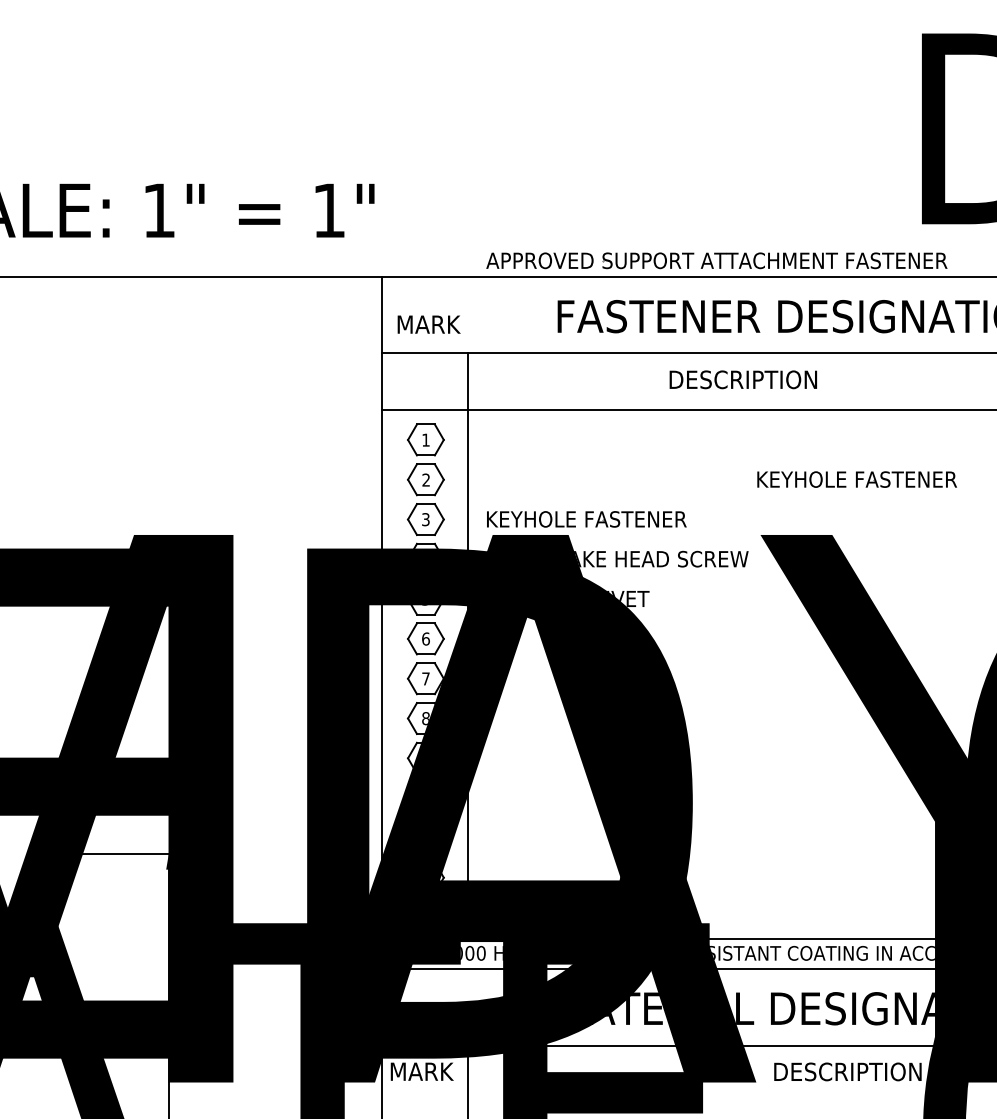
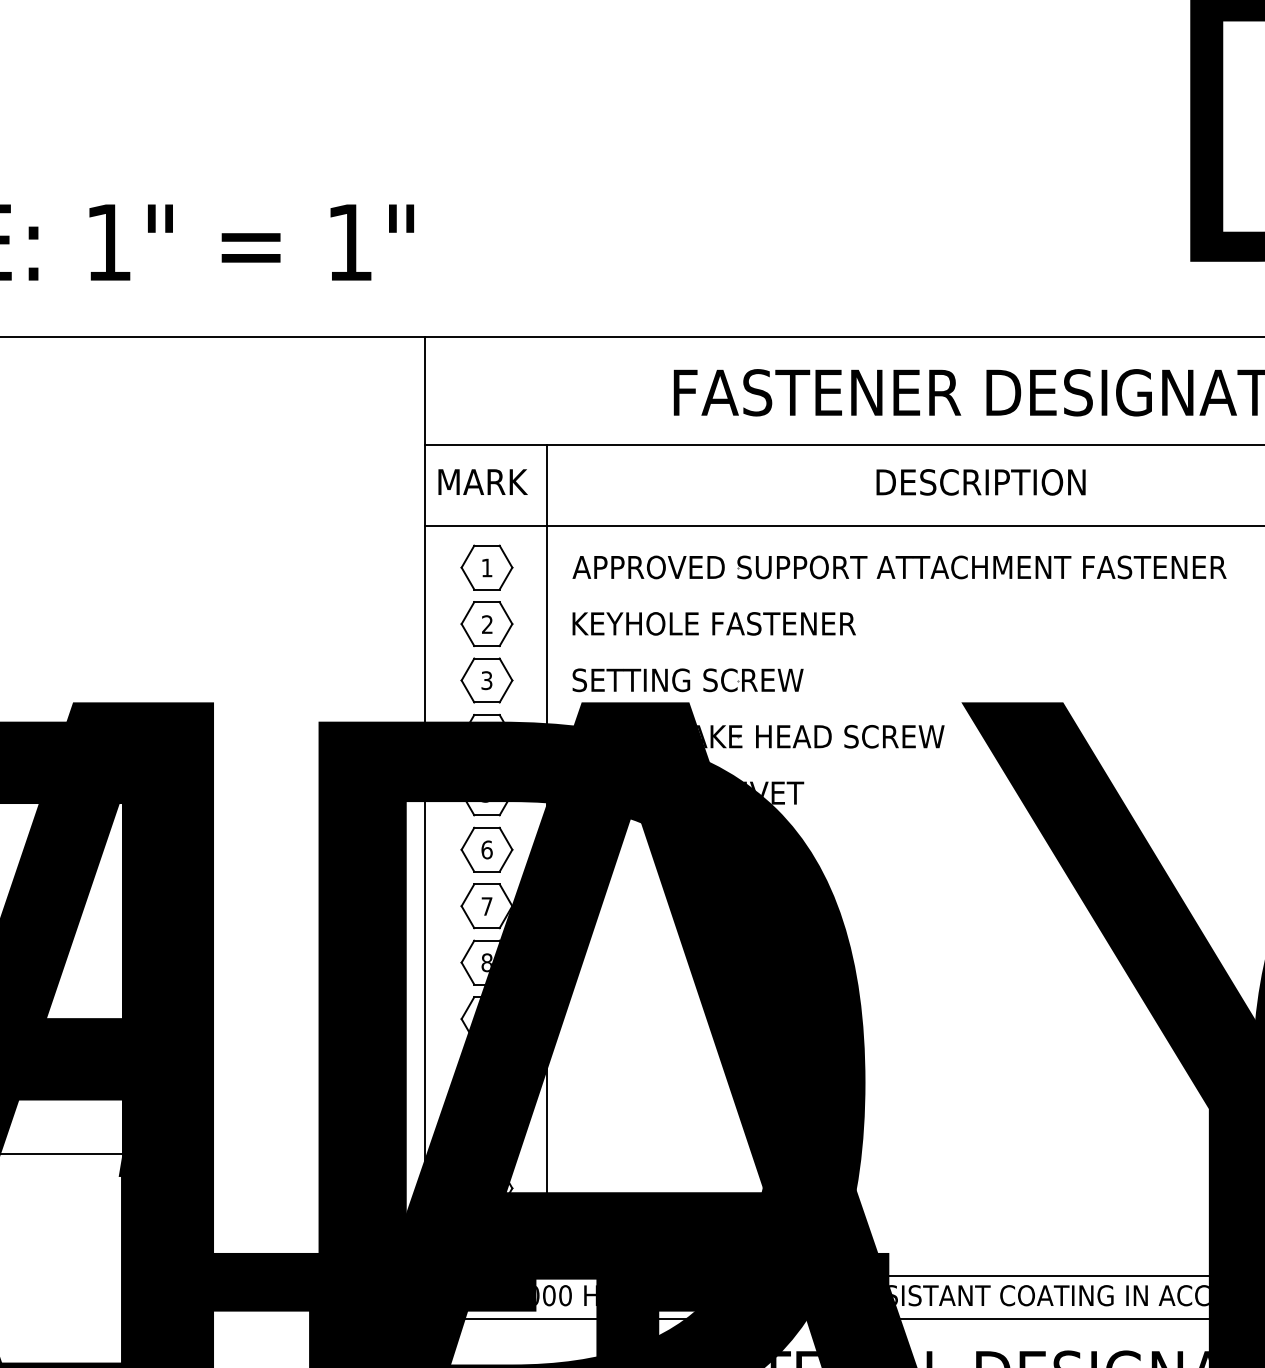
part: (716, 260) -> (899, 567), moved
text: (428, 324) -> (482, 481), moved
text: (742, 379) -> (979, 481), moved
part: (856, 479) -> (713, 623), moved
text: (586, 519) -> (714, 680), KEYHOLE FASTENER -> SETTING SCREW

